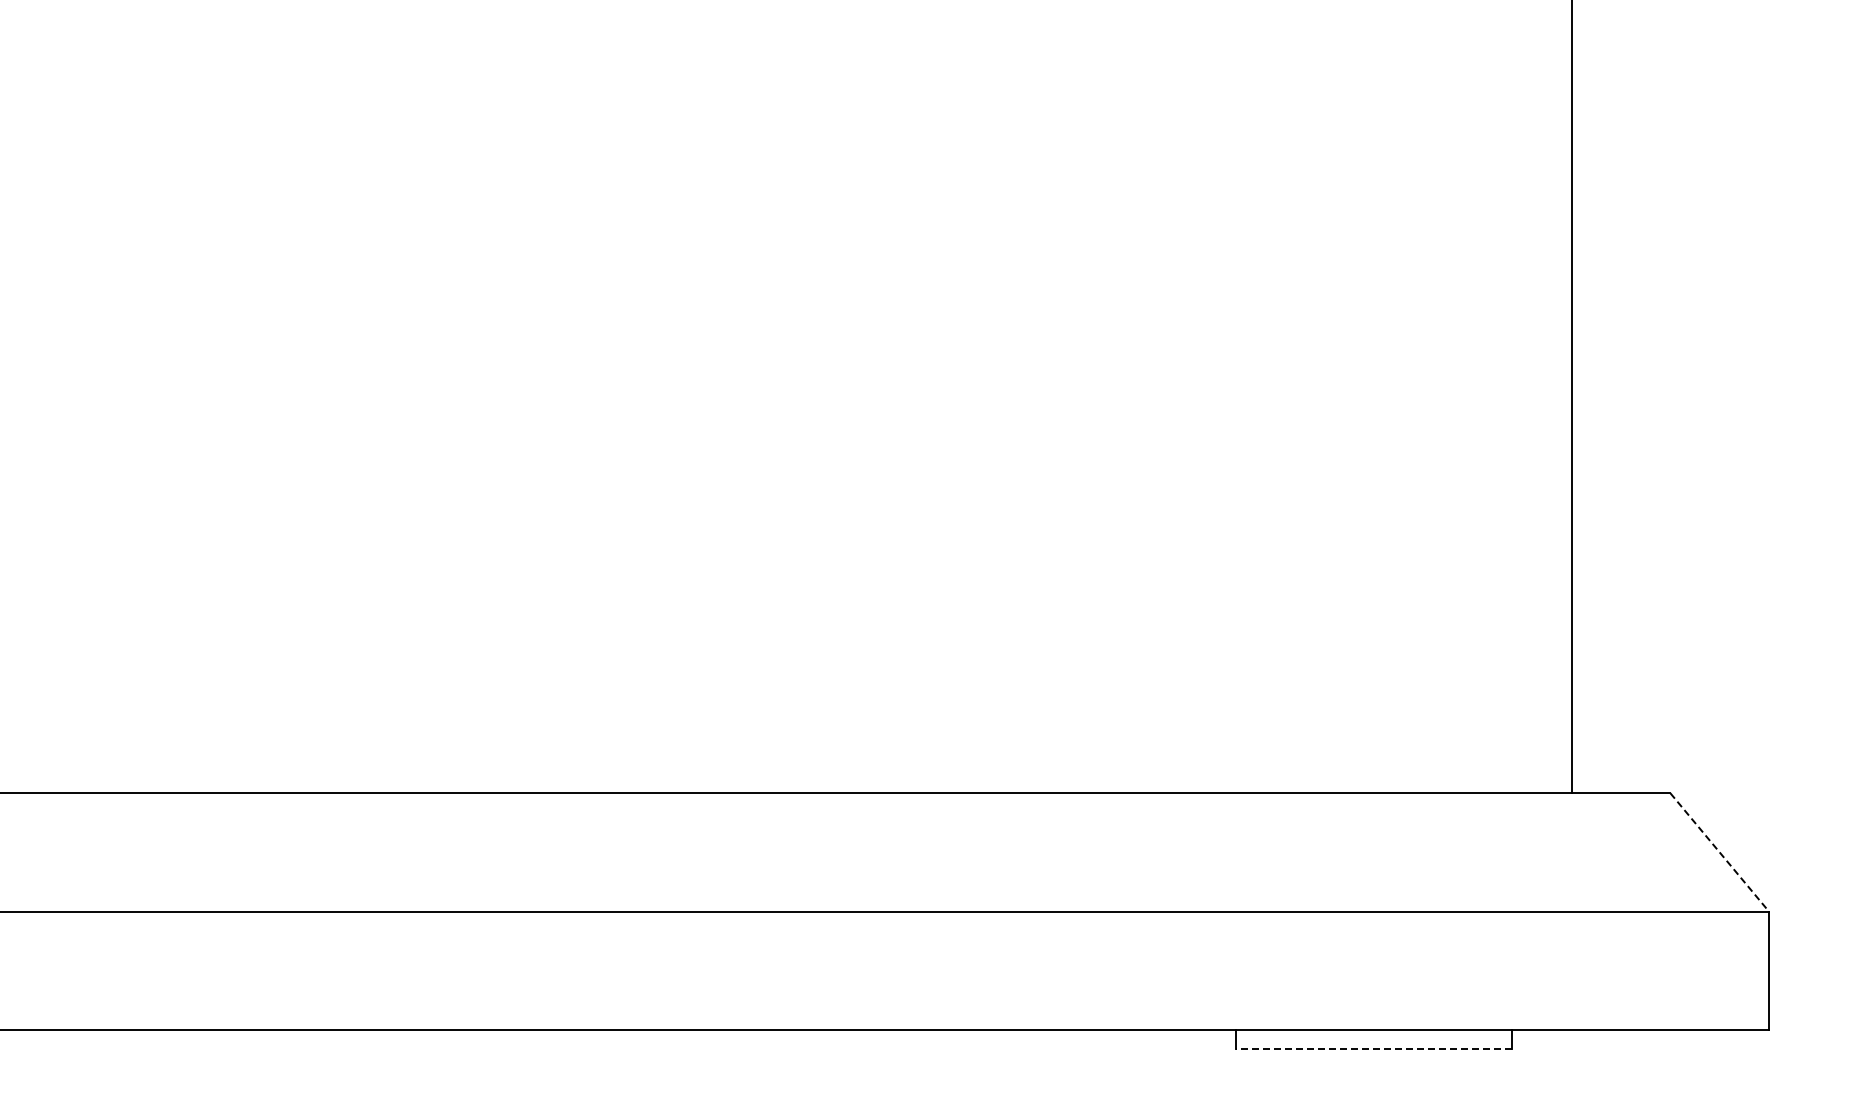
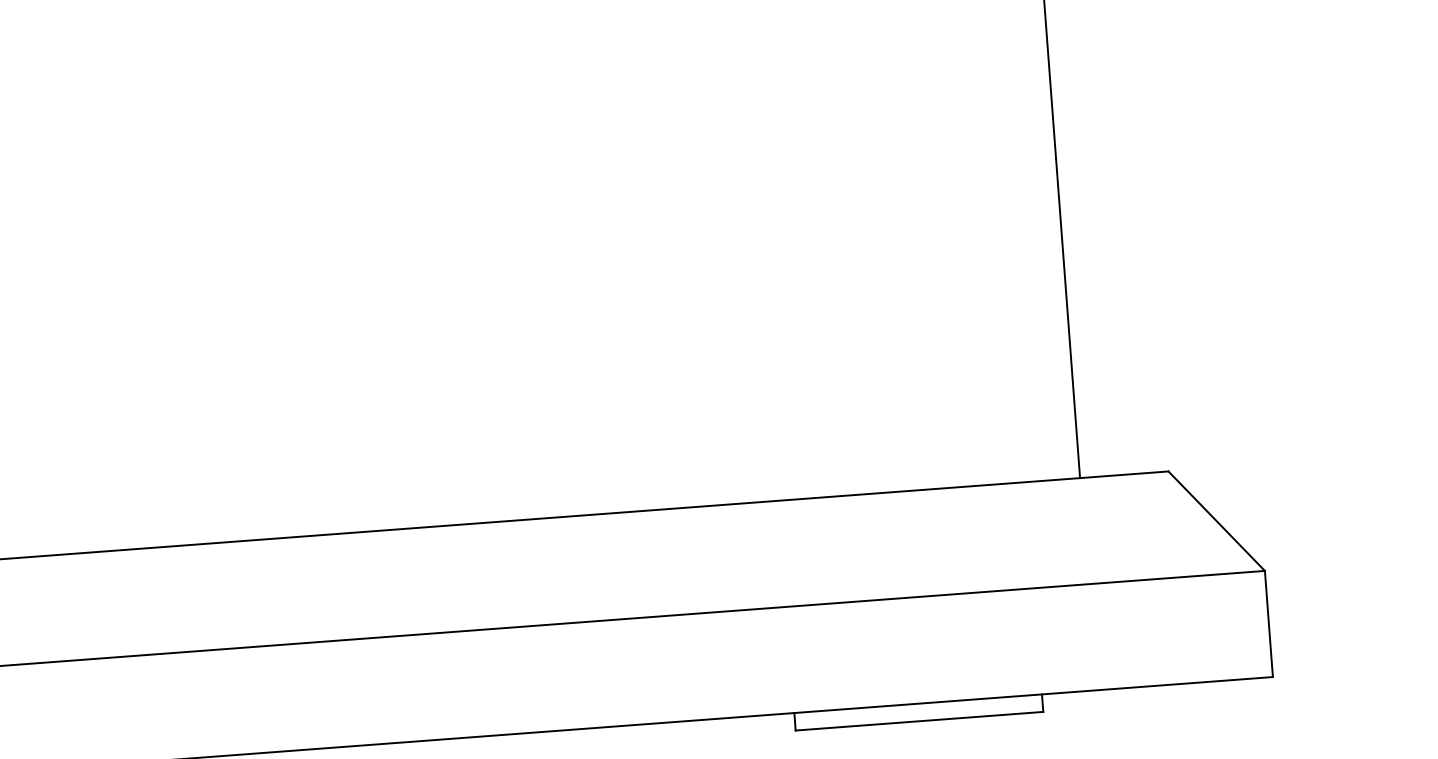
line: (1719, 852) -> (1216, 521), dashed -> solid
line: (1373, 1049) -> (919, 721), dashed -> solid

